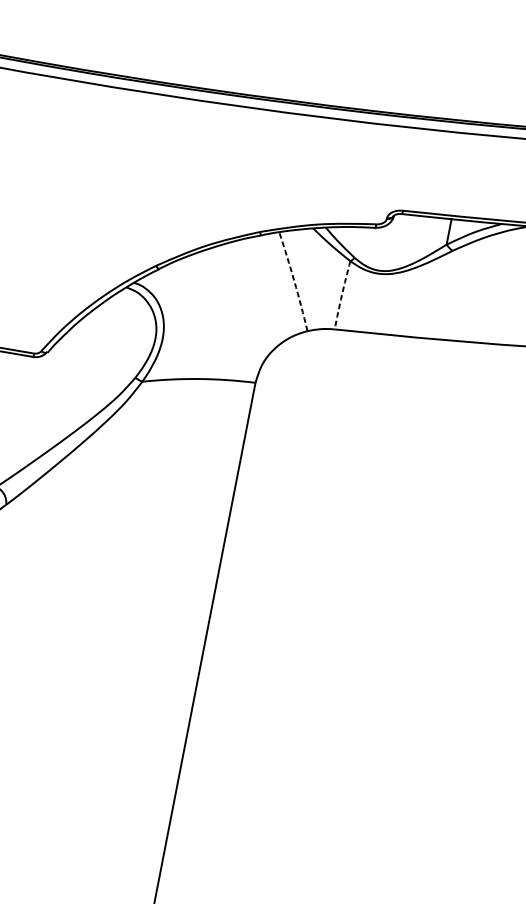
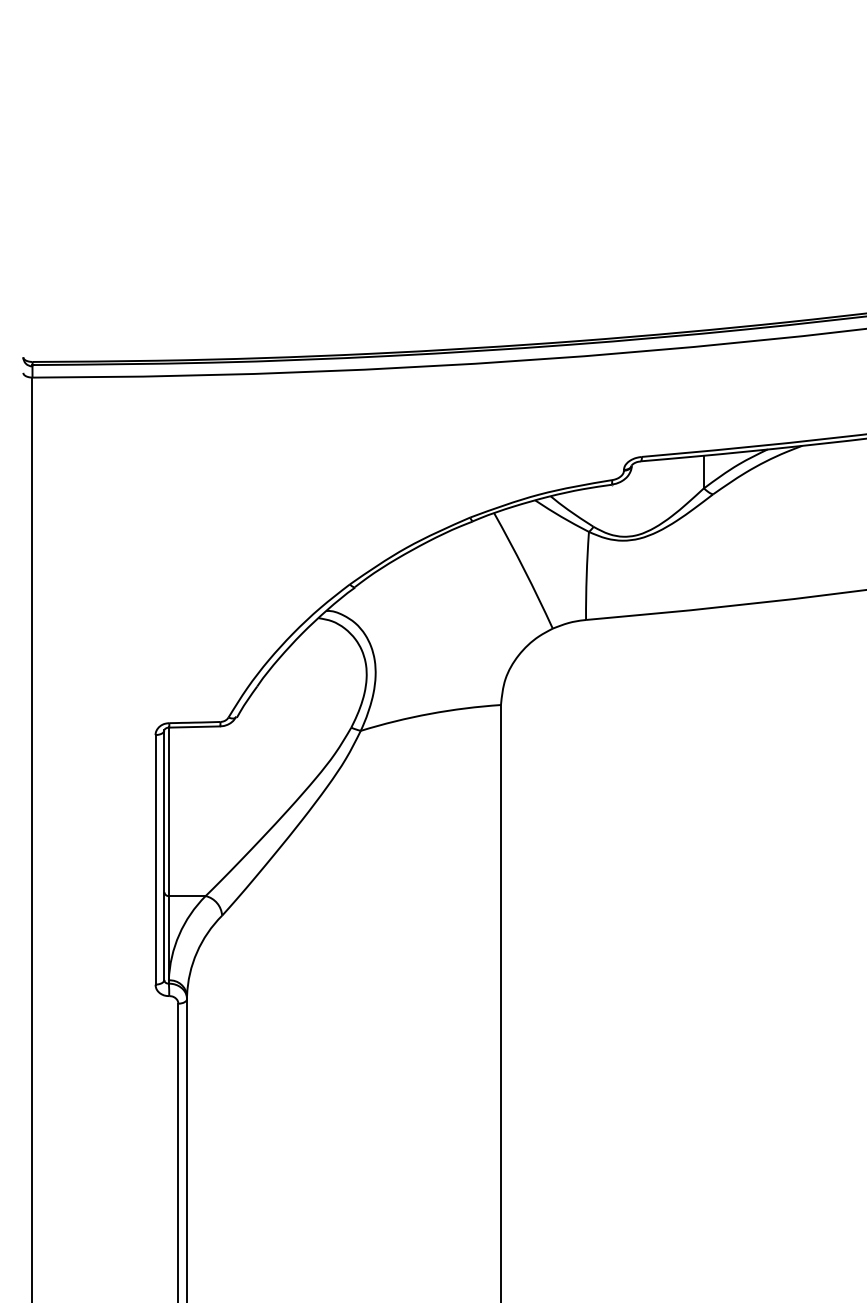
arc: (294, 281) -> (524, 570), dashed -> solid
arc: (341, 294) -> (586, 575), dashed -> solid

